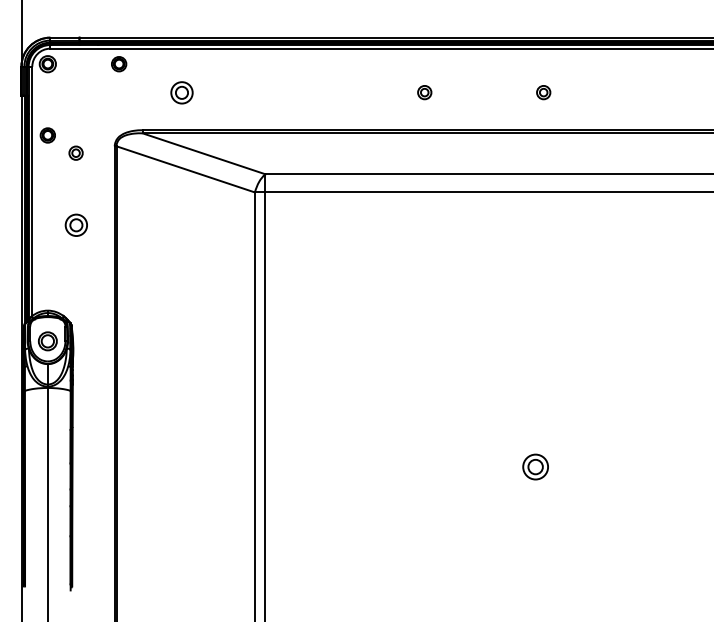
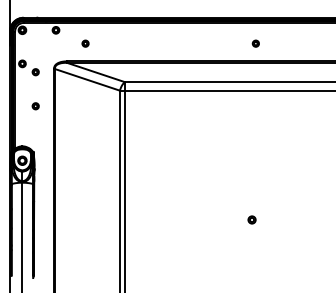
part: (181, 92) -> (85, 43), size x0.62
part: (423, 92) -> (199, 43), removed
part: (75, 226) -> (35, 106), size x0.62
part: (534, 466) -> (251, 219), size x0.62

